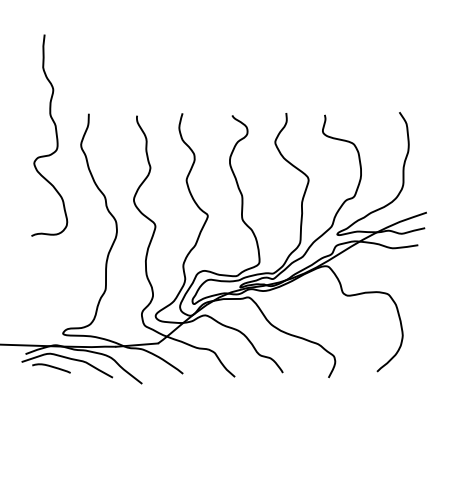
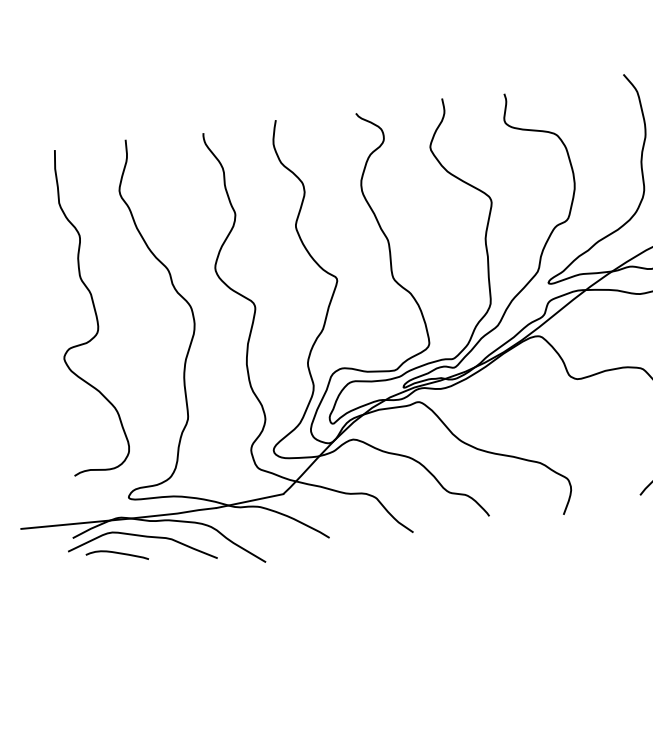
curve: (55, 134) -> (92, 308), moved

